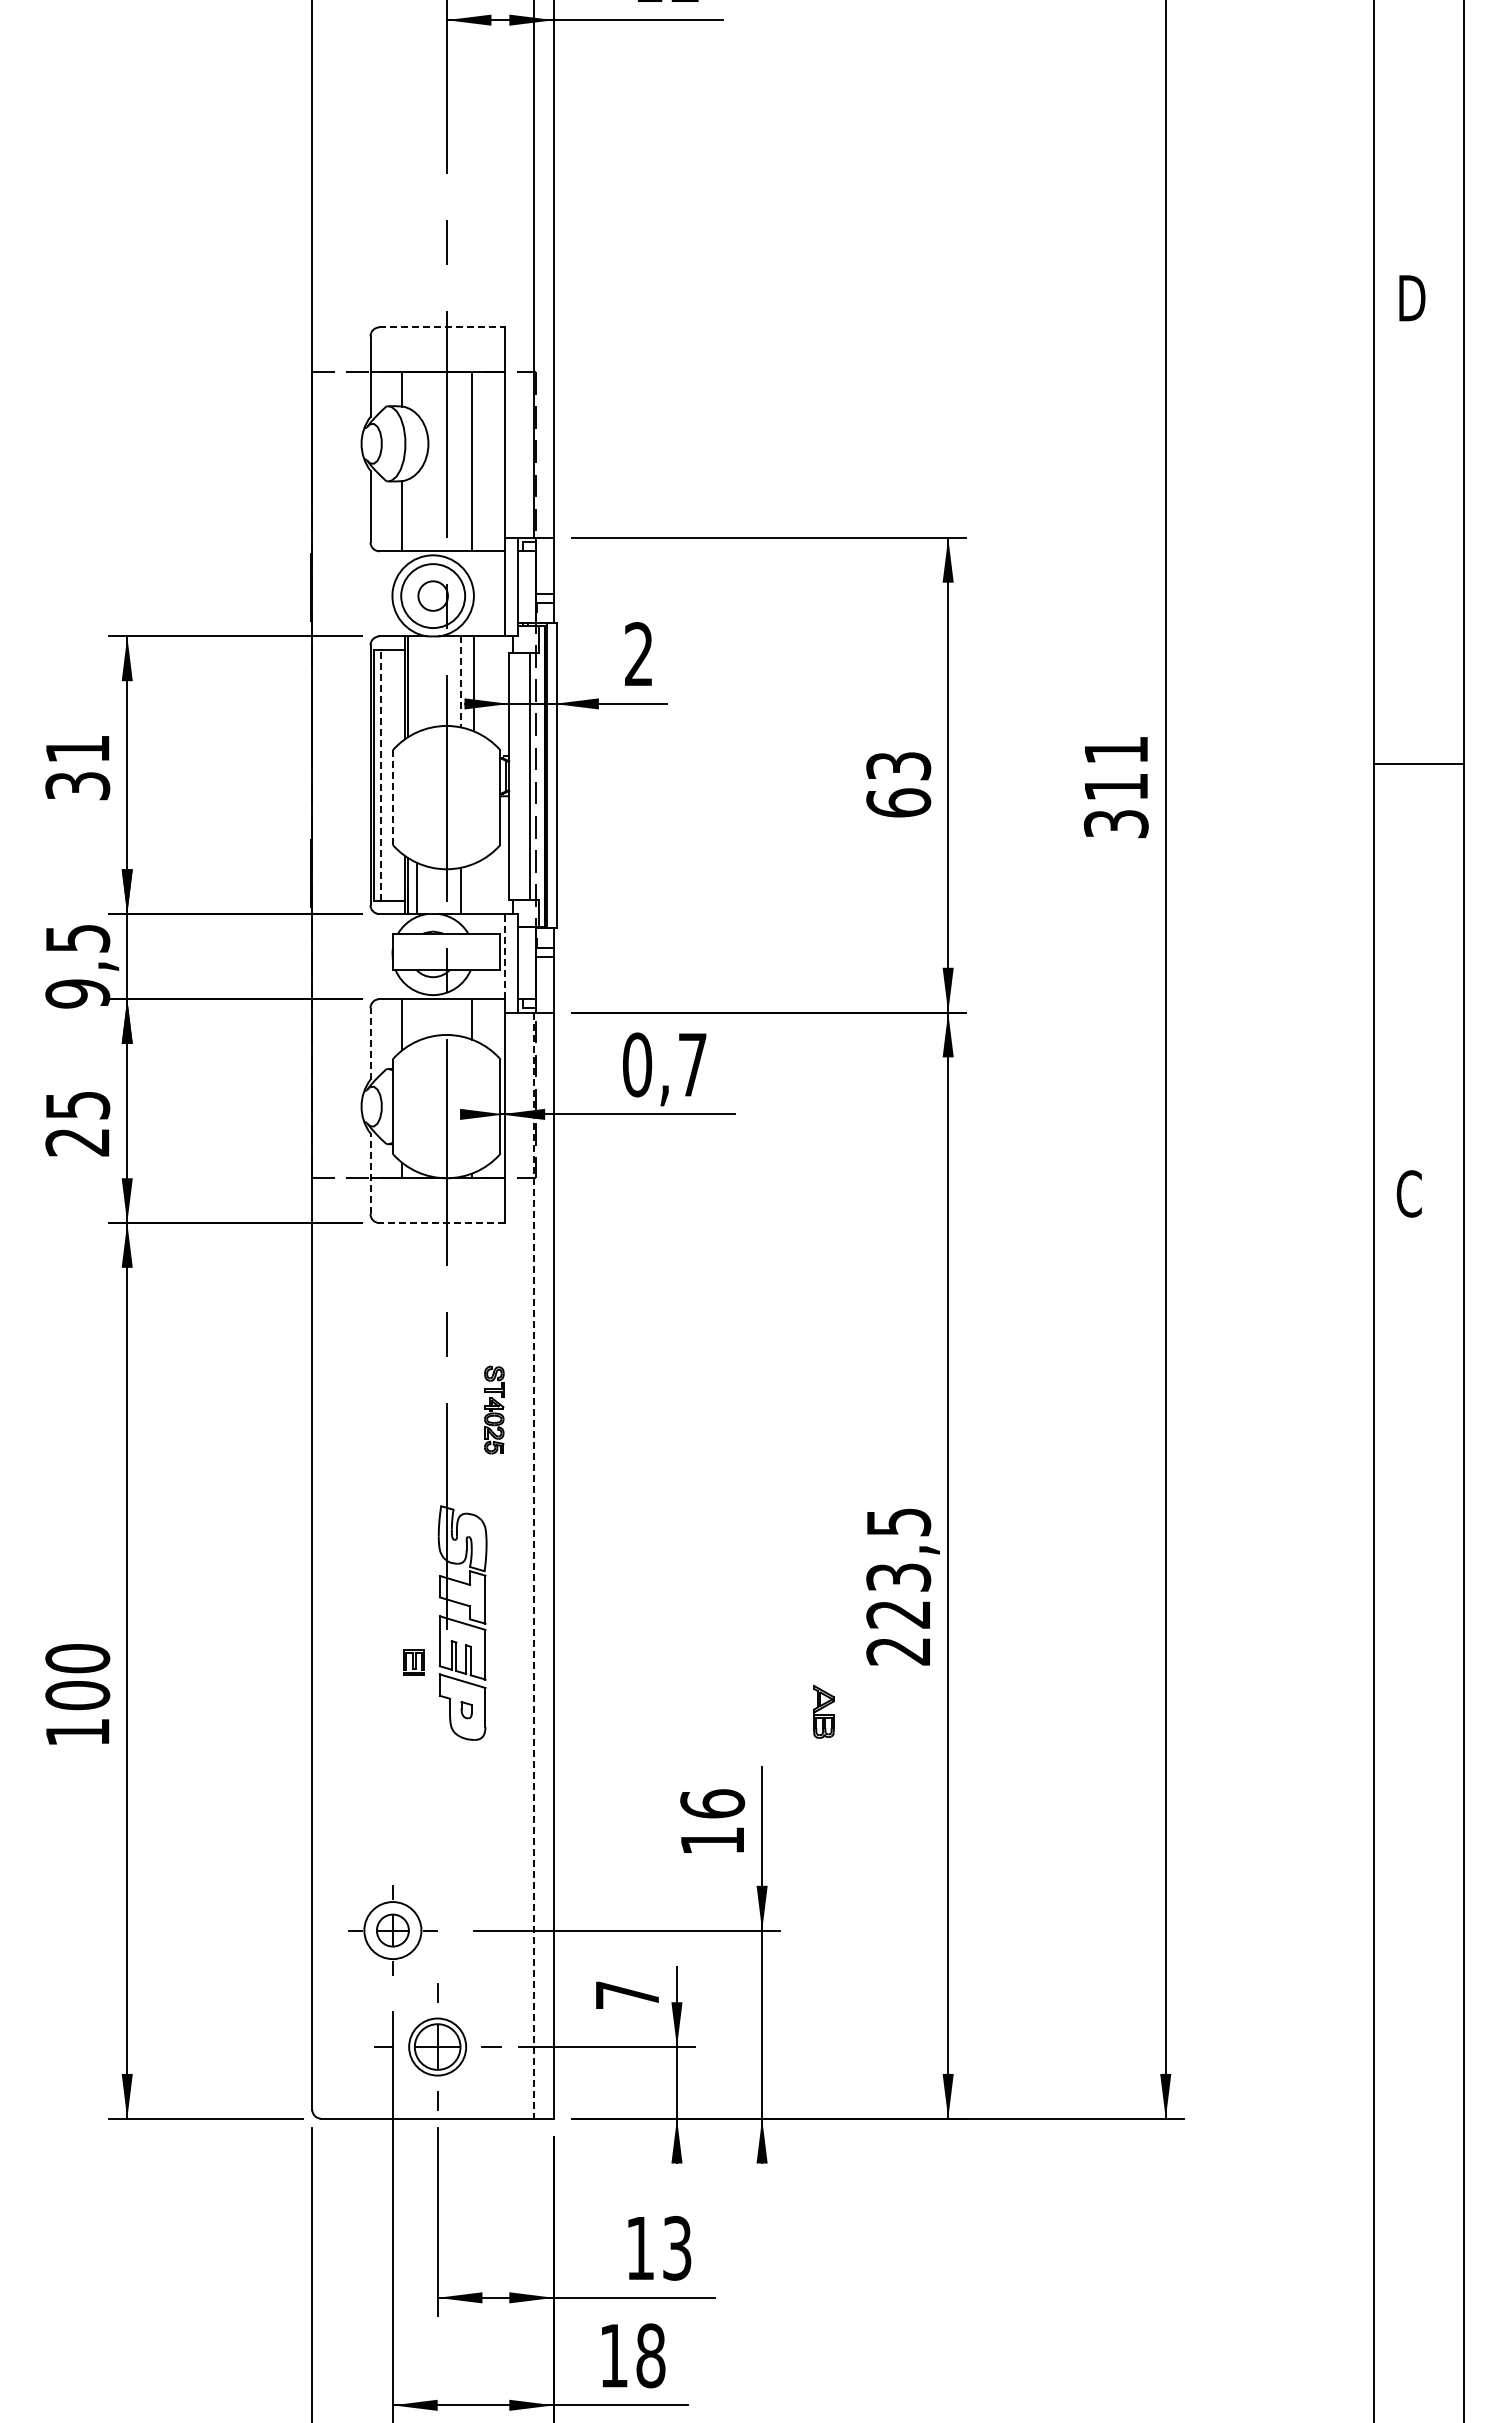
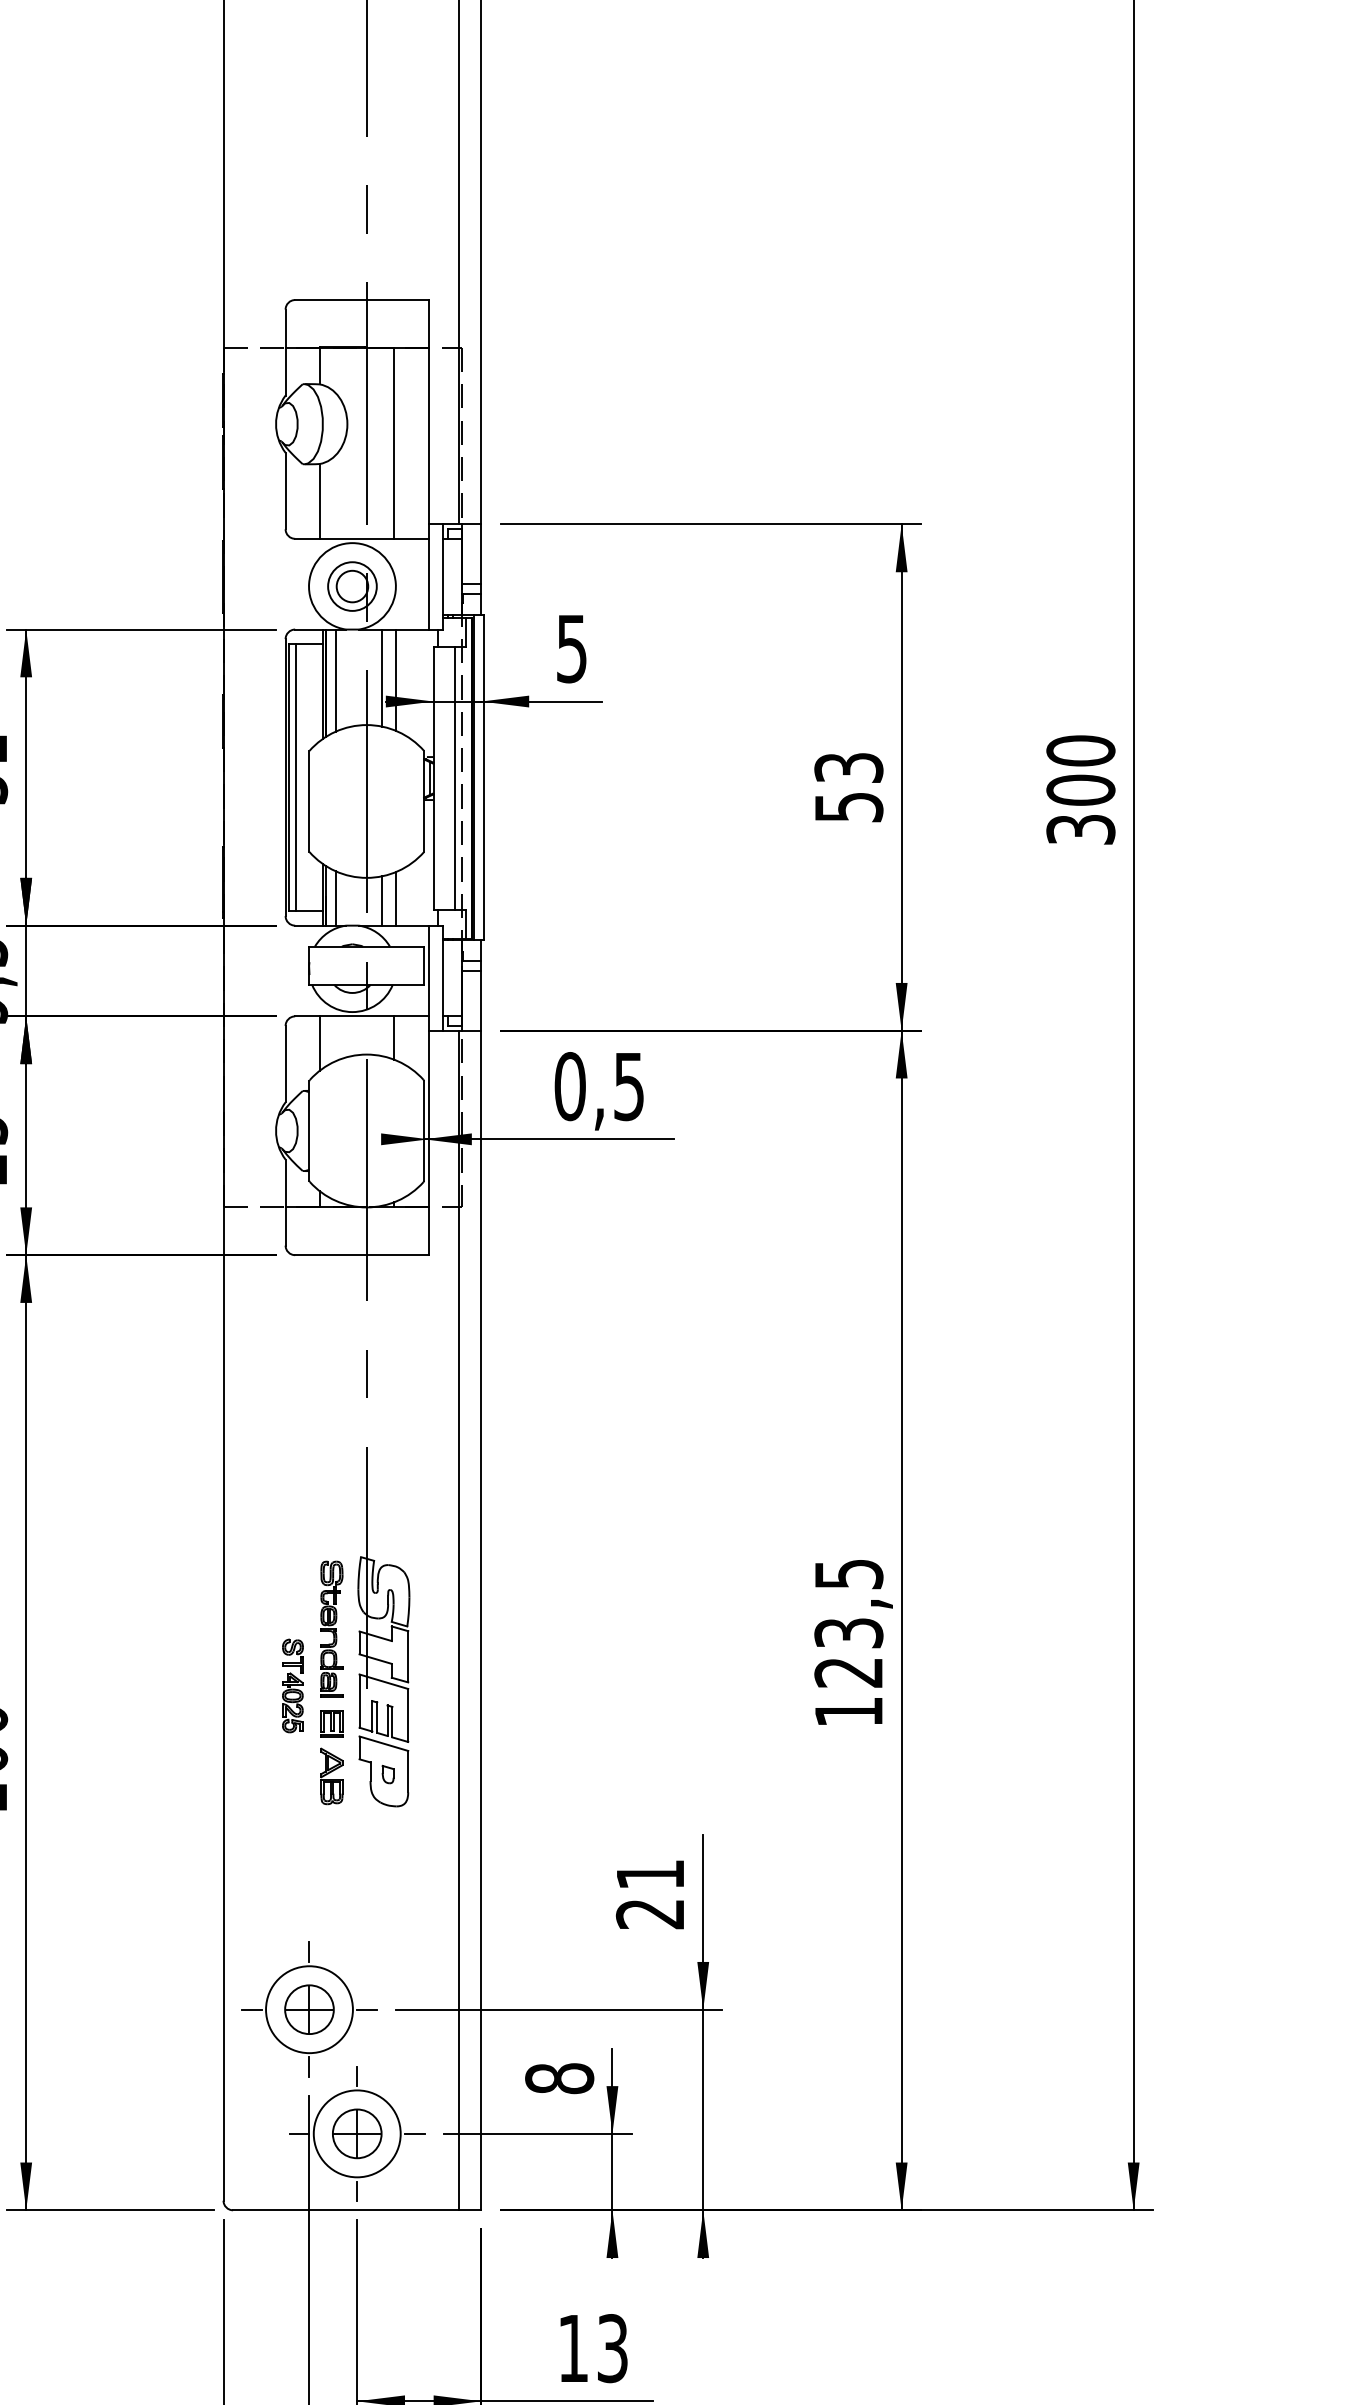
line: (442, 327) -> (362, 300), dashed -> solid
circle: (433, 595) -> (352, 585), size x0.71
text: (638, 654) -> (571, 648), 2 -> 5
line: (460, 682) -> (381, 678), dashed -> solid
line: (417, 684) -> (335, 680), added
text: (1115, 768) -> (1080, 770), 311 -> 300
line: (380, 774) -> (296, 776), dashed -> solid
line: (392, 798) -> (309, 802), dashed -> solid
text: (898, 802) -> (848, 806), 63 -> 53
line: (473, 889) -> (395, 899), added
line: (504, 956) -> (428, 970), dashed -> solid
line: (370, 1043) -> (285, 1063), dashed -> solid
text: (692, 1065) -> (628, 1087), 0,7 -> 0,5
line: (370, 1173) -> (285, 1202), dashed -> solid
line: (442, 1223) -> (362, 1255), dashed -> solid
part: (494, 1409) -> (293, 1685), moved
line: (533, 1566) -> (459, 1621), dashed -> solid
part: (413, 1573) -> (331, 1628), added
text: (897, 1651) -> (847, 1712), 223,5 -> 123,5
part: (823, 1711) -> (331, 1776), moved
text: (712, 1822) -> (650, 1894), 16 -> 21
part: (392, 1930) -> (309, 2009), size x1.43
text: (627, 1994) -> (559, 2077), 7 -> 8
circle: (437, 2046) -> (357, 2133), size x1.43

